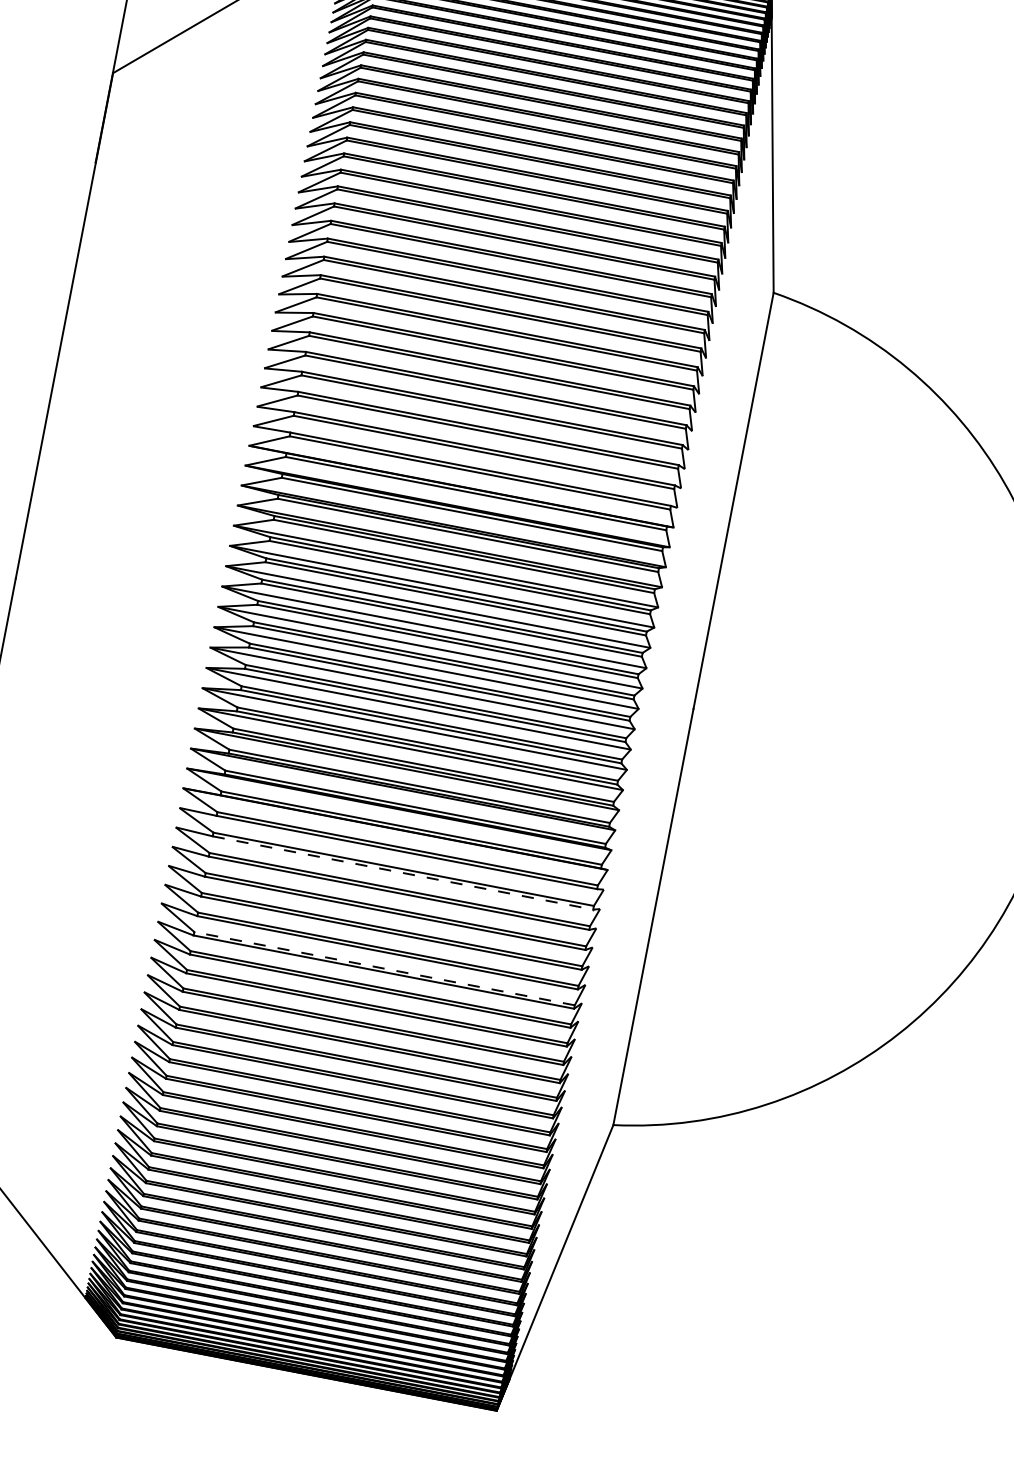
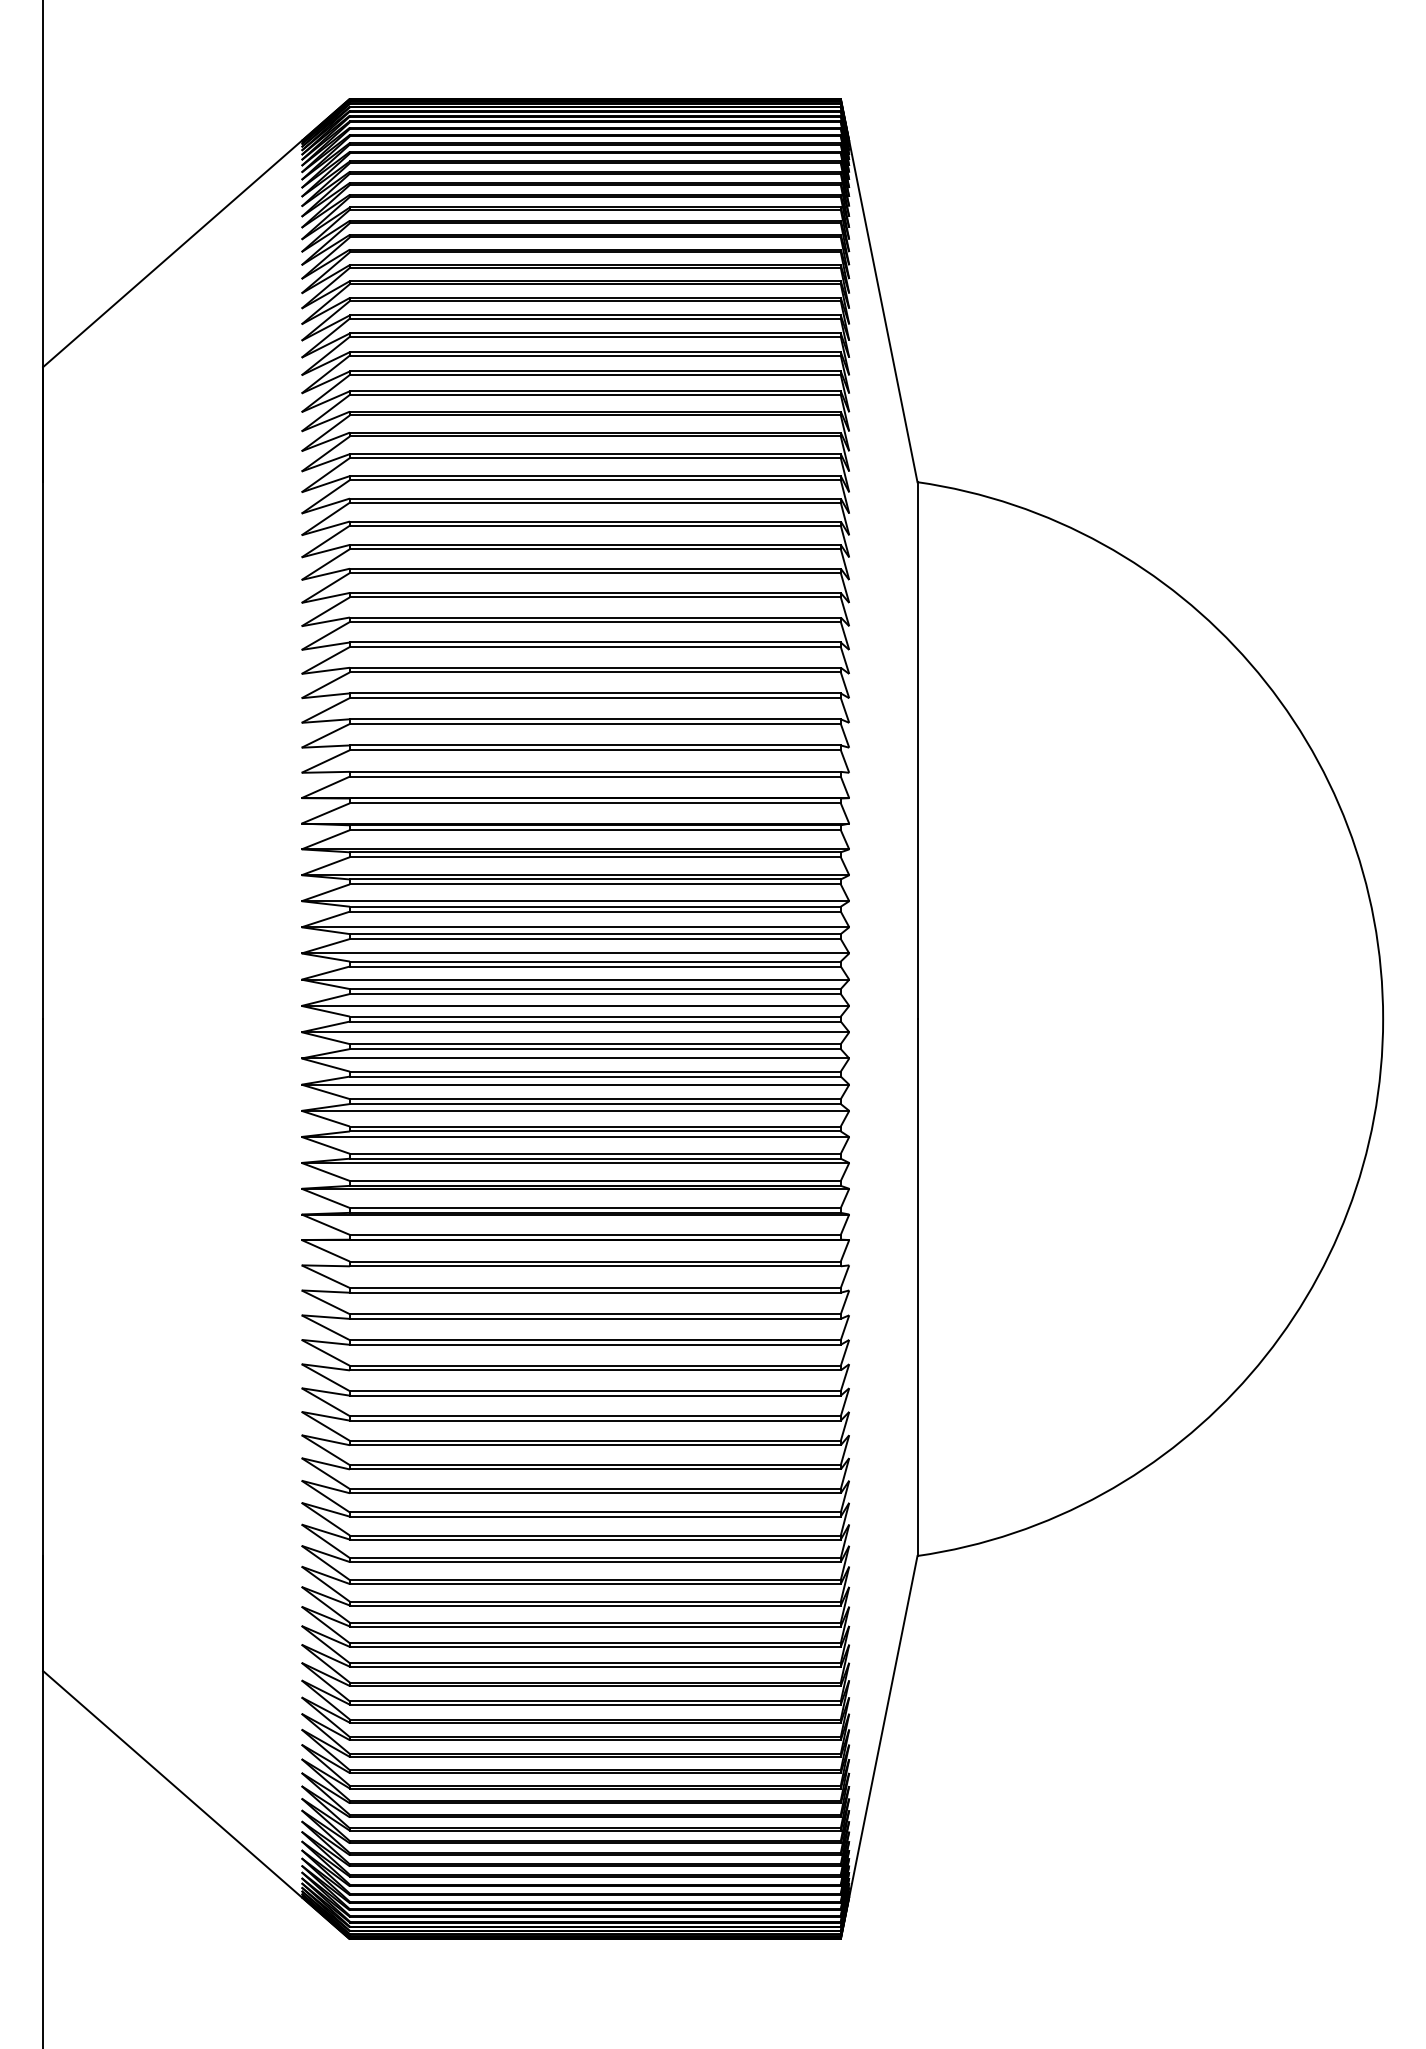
line: (403, 872) -> (595, 1292), dashed -> solid
line: (383, 968) -> (594, 1416), dashed -> solid

